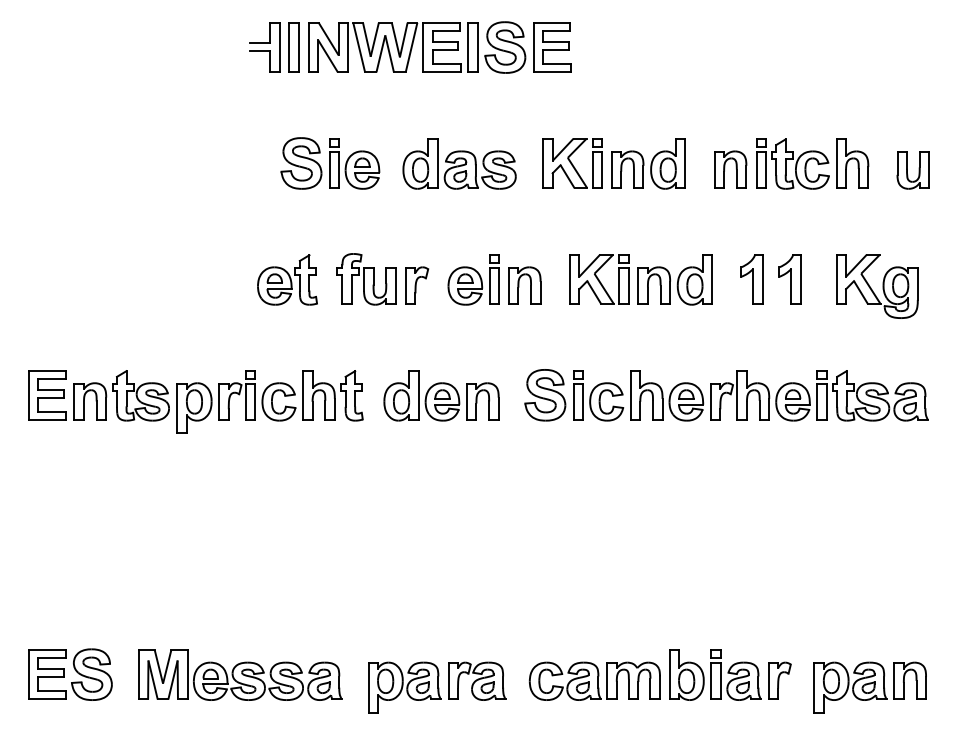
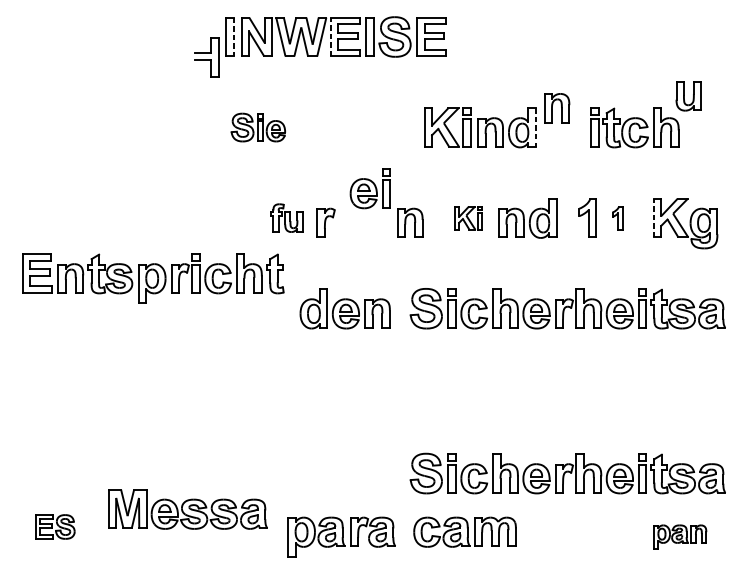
part: (264, 47) -> (206, 57), moved
line: (298, 47) -> (233, 36), solid -> dashed
line: (423, 47) -> (331, 36), solid -> dashed
part: (330, 163) -> (258, 127), size x0.7
part: (459, 163) -> (359, 127), removed
line: (685, 163) -> (535, 127), solid -> dashed
part: (730, 169) -> (556, 108), moved
part: (912, 170) -> (688, 96), moved
part: (287, 279) -> (224, 218), removed
part: (366, 279) -> (286, 218), size x0.7
part: (473, 279) -> (370, 188), moved
part: (599, 279) -> (468, 218), size x0.6
part: (789, 279) -> (617, 218), size x0.6
line: (836, 279) -> (653, 218), solid -> dashed
part: (195, 401) -> (152, 278), moved
part: (726, 606) -> (567, 473), added
part: (70, 674) -> (55, 526), size x0.6
part: (240, 674) -> (188, 508), moved
part: (730, 674) -> (571, 526), removed
part: (869, 687) -> (679, 537), size x0.6

